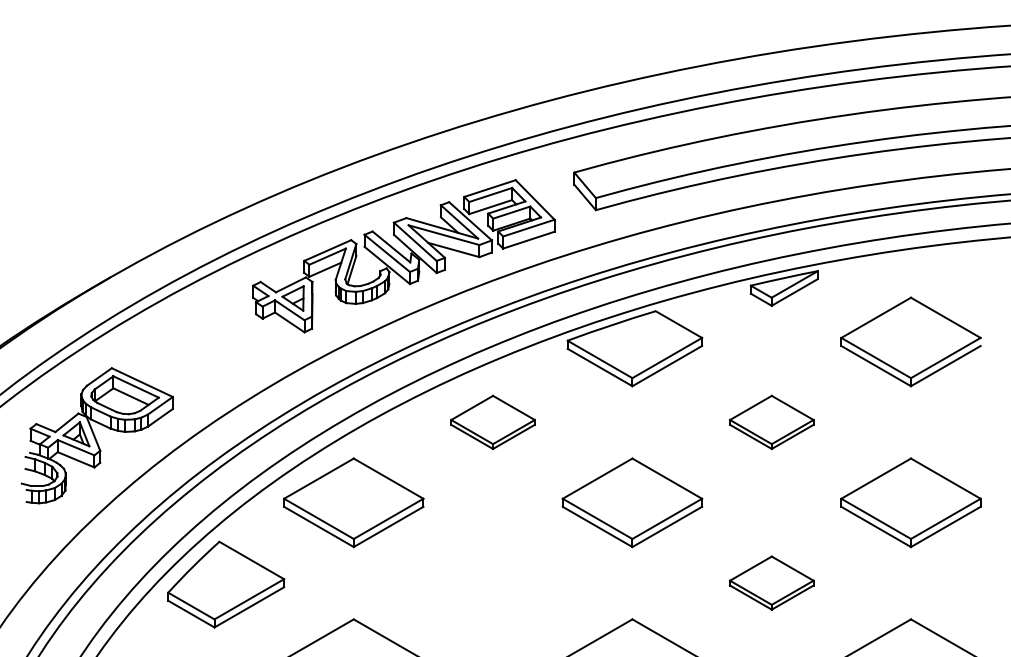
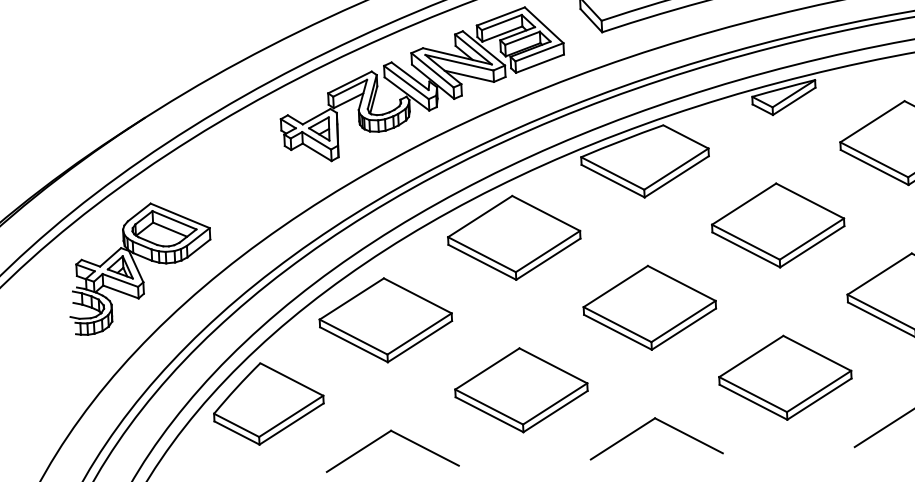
part: (492, 422) -> (513, 238), size x1.67
part: (771, 422) -> (778, 225), size x1.67
part: (492, 582) -> (520, 389), added
part: (771, 582) -> (785, 377), size x1.67

